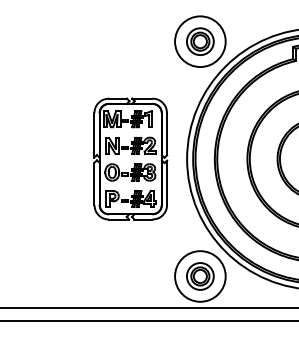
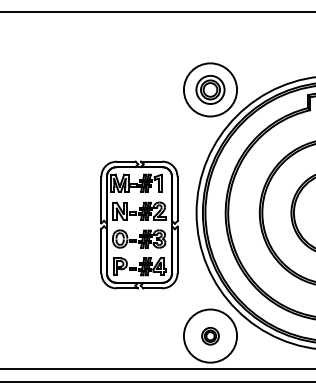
part: (130, 158) -> (139, 224), moved
part: (200, 276) -> (210, 336), size x0.6

